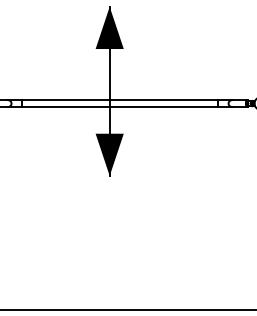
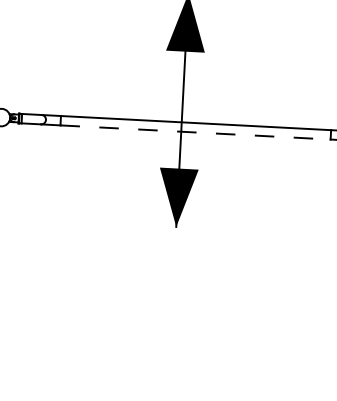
line: (120, 107) -> (196, 133), solid -> dashed

